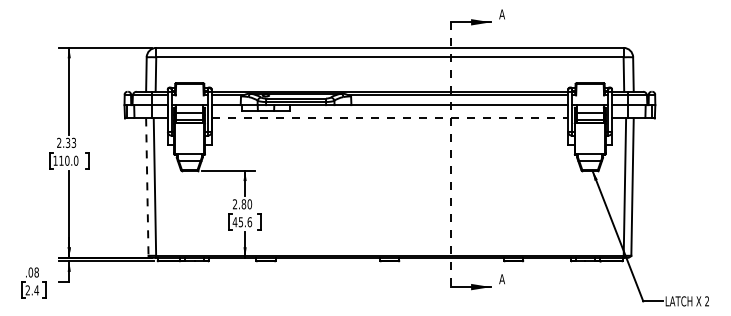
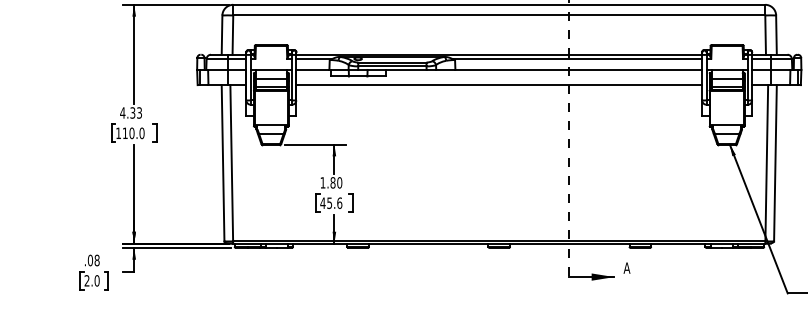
line: (390, 118) -> (499, 85), dashed -> solid
text: (58, 142) -> (121, 112), 2.33 -> 4.33
line: (147, 187) -> (223, 163), dashed -> solid
text: (234, 204) -> (322, 183), 2.80 -> 1.80
text: (36, 290) -> (96, 280), 2.4 -> 2.0

